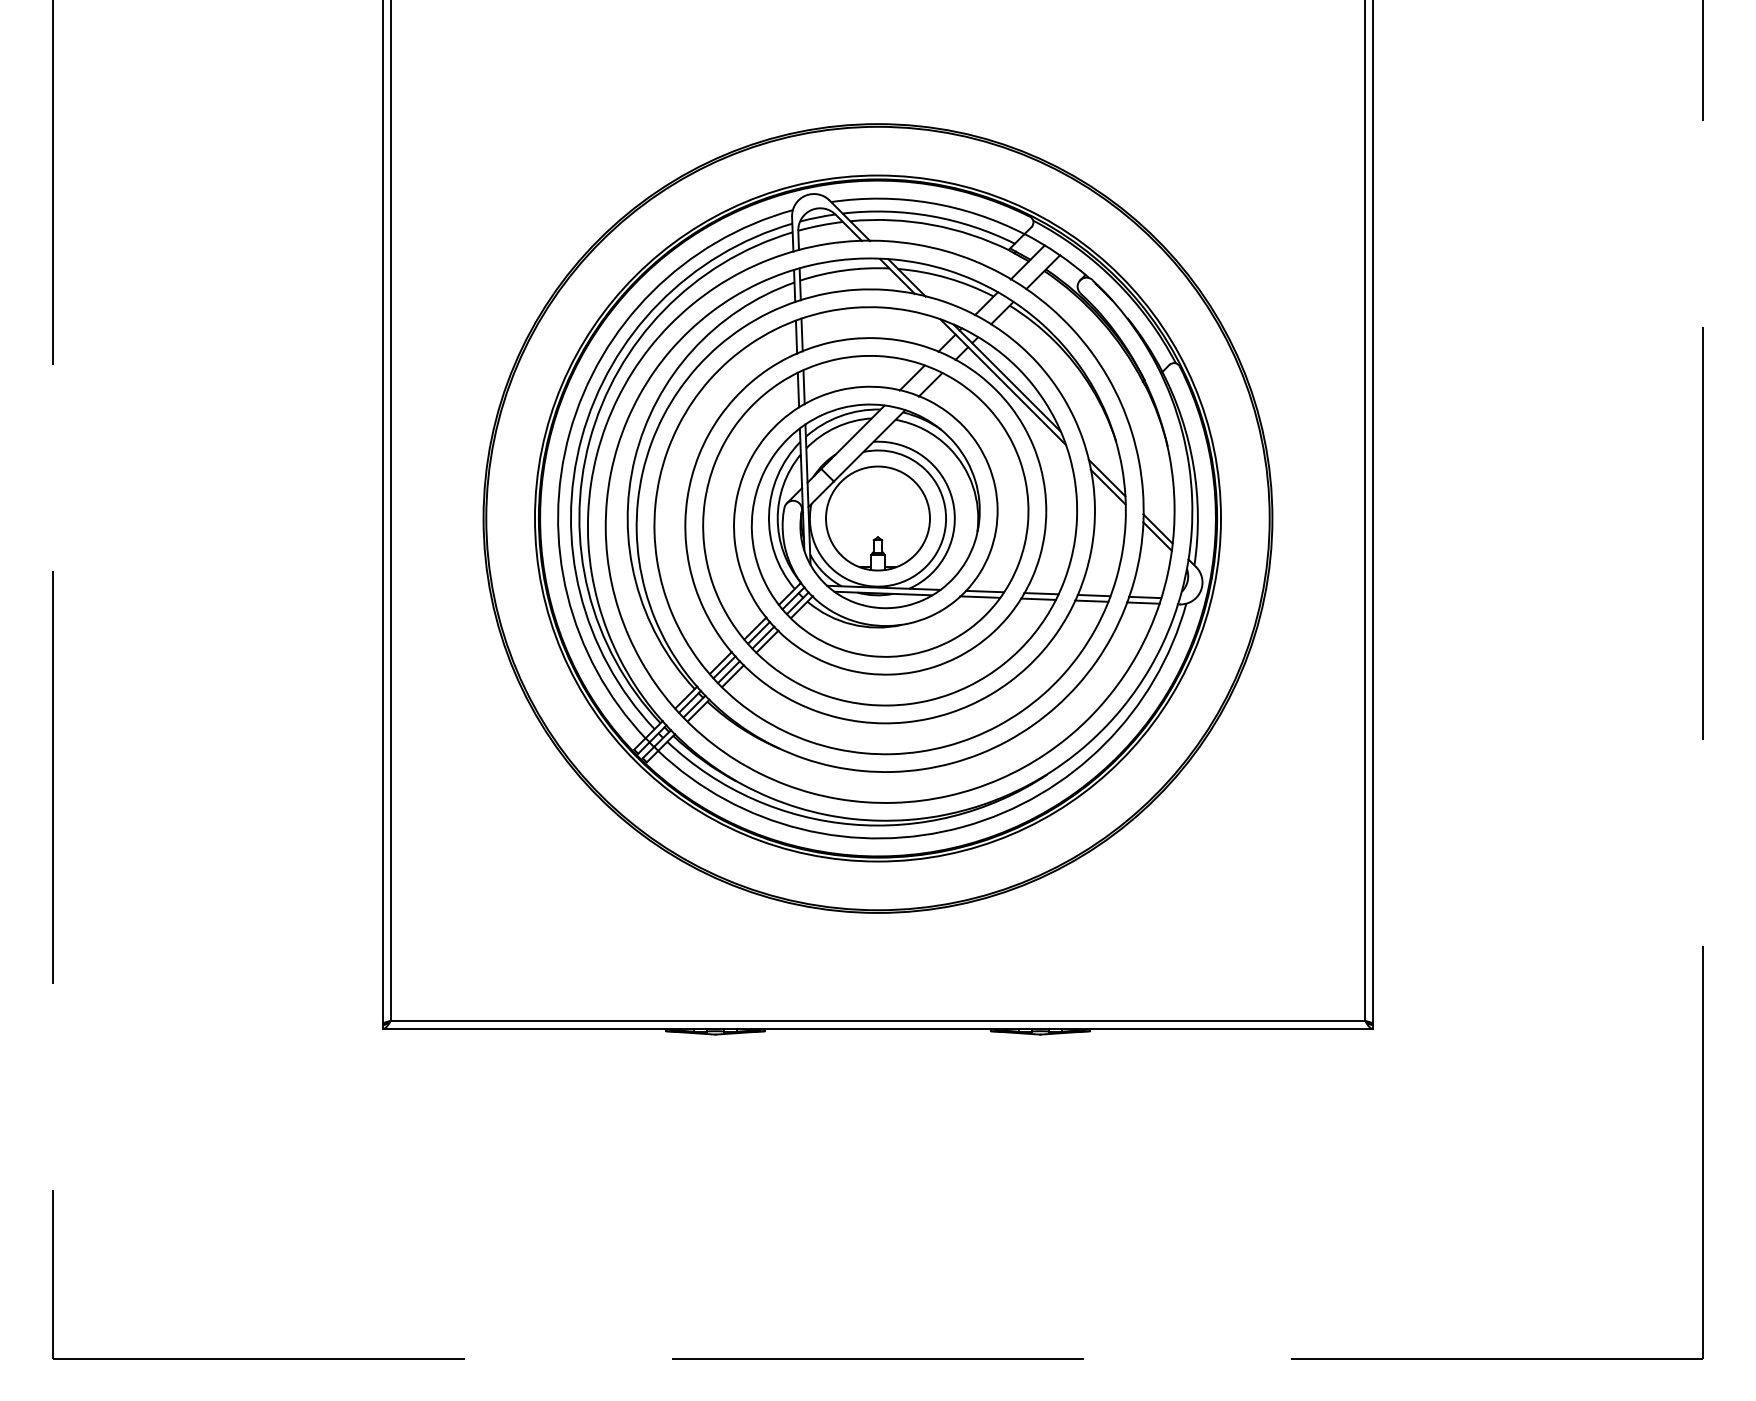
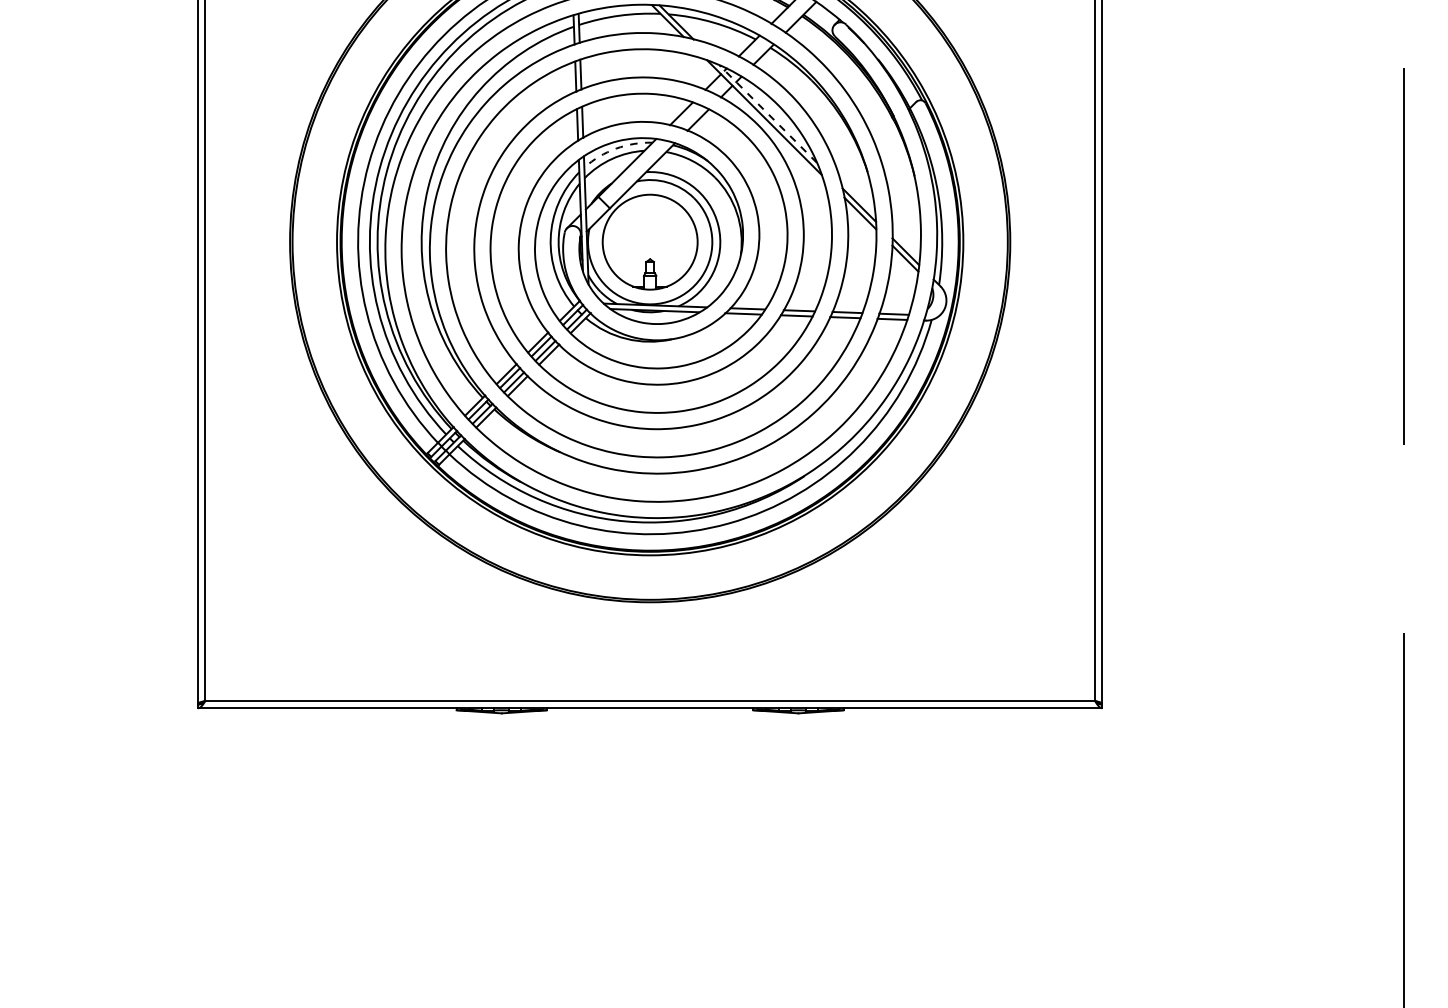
line: (1007, 377) -> (768, 113), solid -> dashed
arc: (840, 416) -> (615, 149), solid -> dashed

